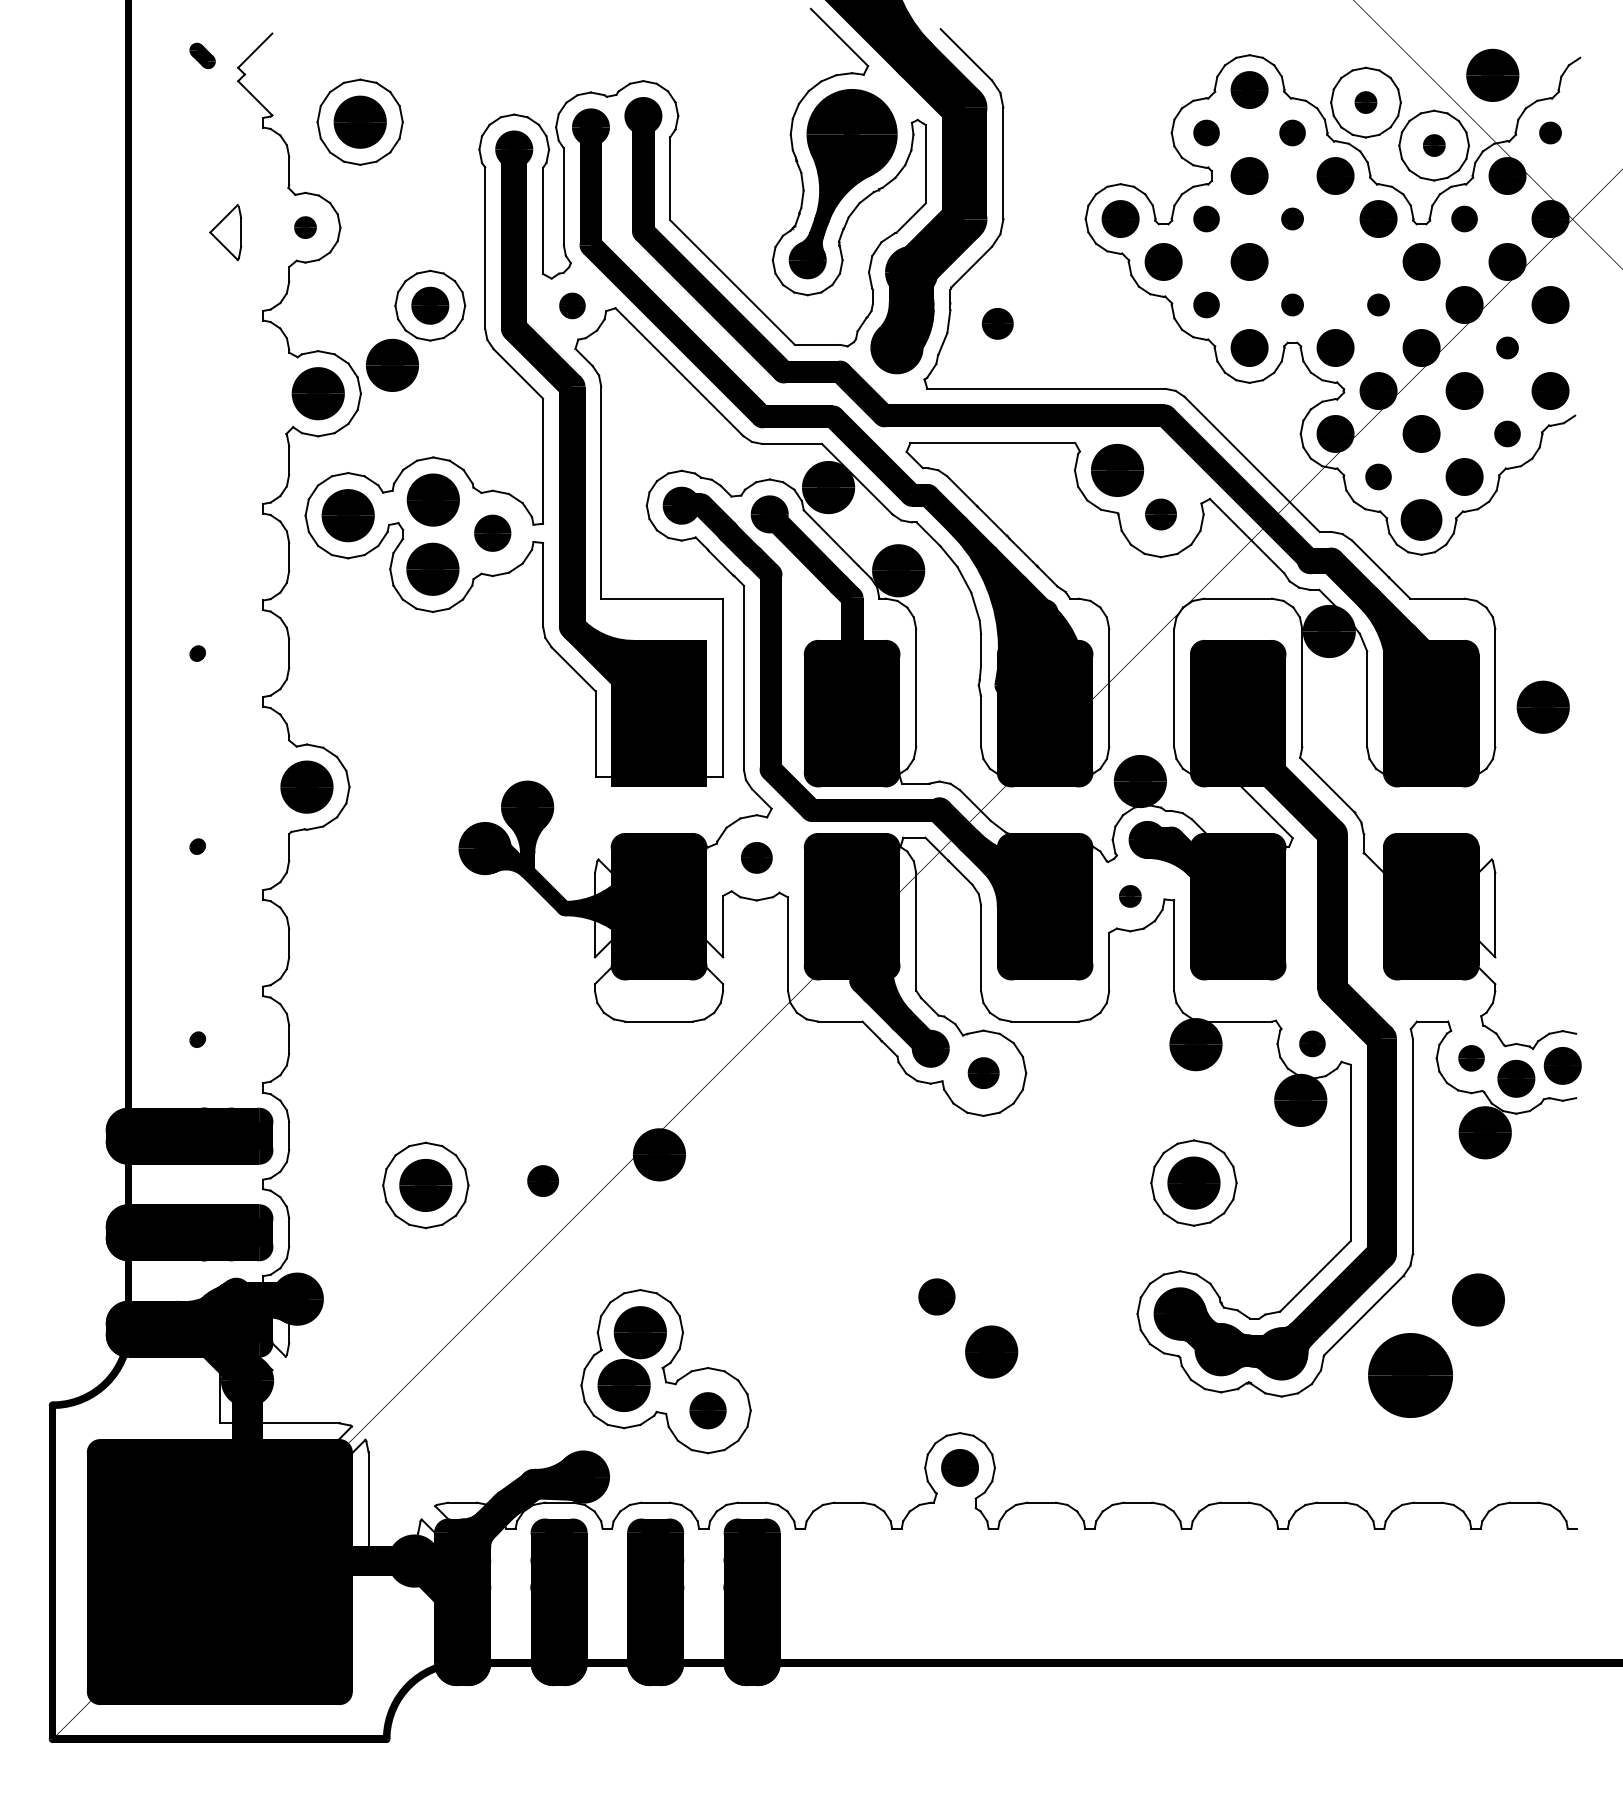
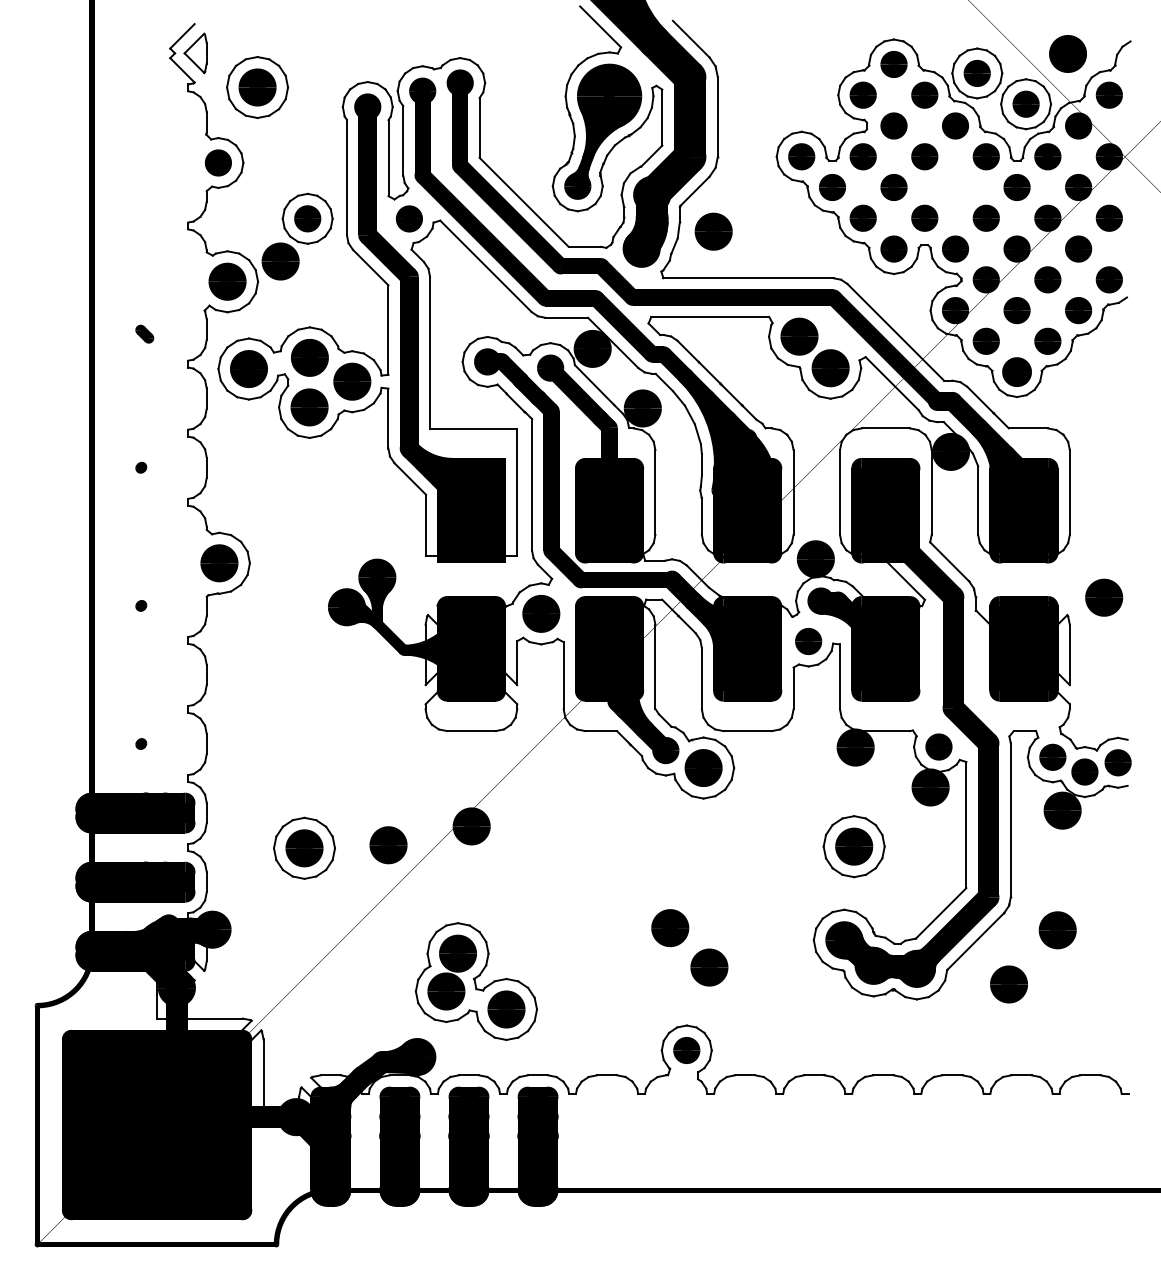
part: (202, 55) -> (144, 333), moved
part: (1365, 102) -> (976, 73), size x1.67
part: (1206, 132) -> (863, 94), size x1.43
part: (1292, 132) -> (924, 94), size x1.43
part: (1550, 132) -> (1109, 94), size x1.67
part: (1434, 145) -> (1026, 104), size x1.67
part: (1206, 218) -> (863, 156), size x1.43
part: (1292, 218) -> (924, 156), size x1.67
part: (1464, 218) -> (1047, 156), size x1.43
part: (305, 227) -> (218, 162), size x1.67
part: (225, 232) -> (195, 53), moved
part: (1206, 304) -> (863, 217), size x1.43
part: (1292, 304) -> (924, 217), size x1.67
part: (1378, 304) -> (986, 217), size x1.67
part: (572, 305) -> (409, 218), size x1.43
part: (997, 323) -> (713, 231), size x1.67
part: (1507, 347) -> (1078, 248), size x1.67
part: (1507, 433) -> (1078, 310), size x1.43
part: (1378, 476) -> (986, 341), size x1.43
part: (1160, 514) -> (830, 368), size x1.67
part: (492, 532) -> (352, 381), size x1.43
part: (1542, 706) -> (1103, 597), moved
part: (756, 857) -> (541, 613), size x1.67
part: (1130, 896) -> (808, 641), size x1.67
part: (1312, 1043) -> (939, 746), size x1.43
part: (1471, 1058) -> (1052, 757), size x1.43
part: (983, 1072) -> (703, 767), size x1.67
part: (542, 1180) -> (388, 844), size x1.67
part: (936, 1296) -> (669, 927), size x1.43
part: (1409, 1375) -> (1008, 984), size x0.62
part: (707, 1410) -> (506, 1009), size x1.43

